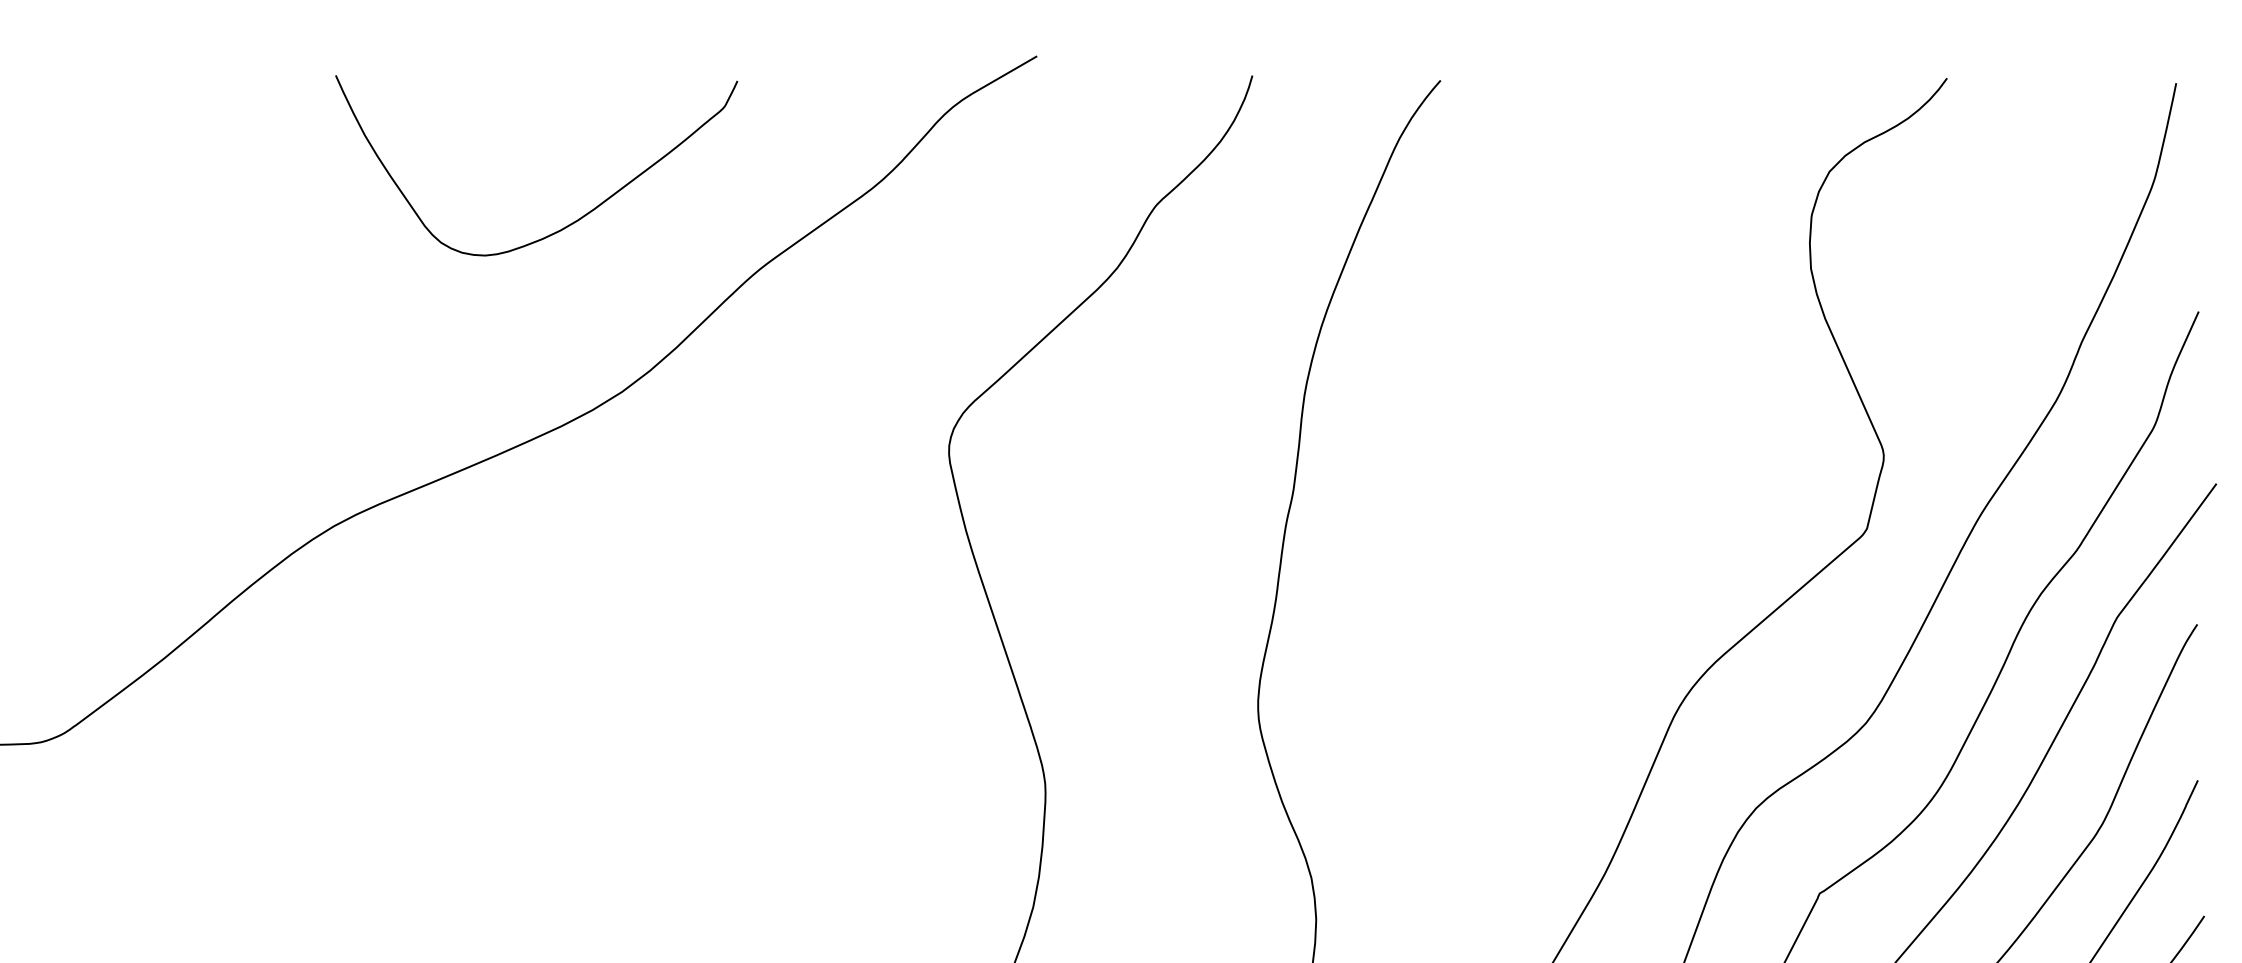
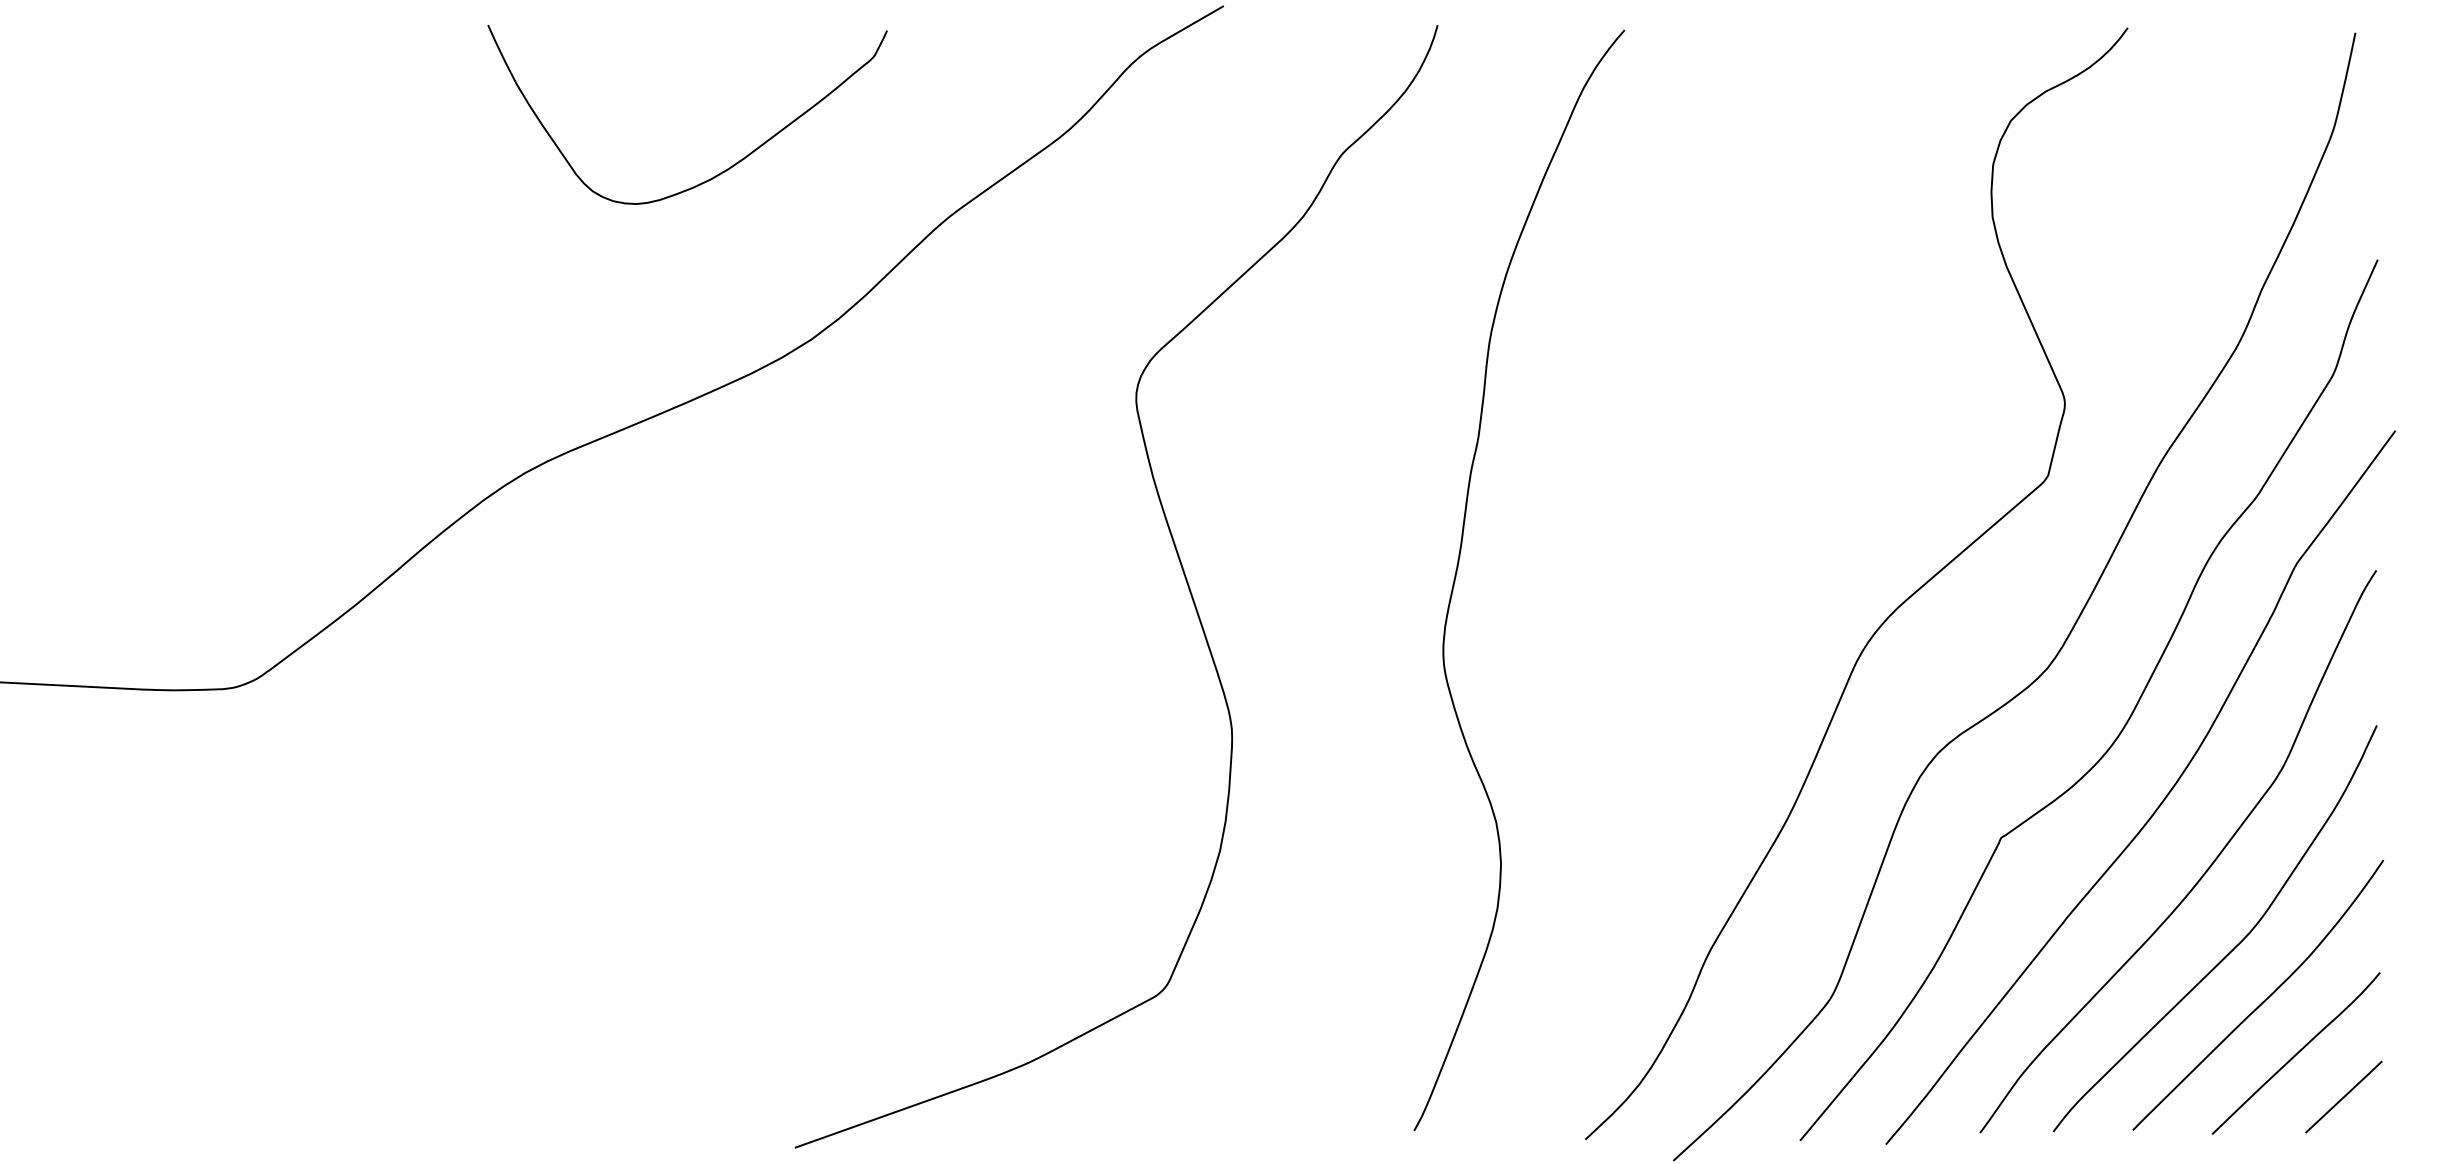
curve: (567, 224) -> (718, 173), moved

